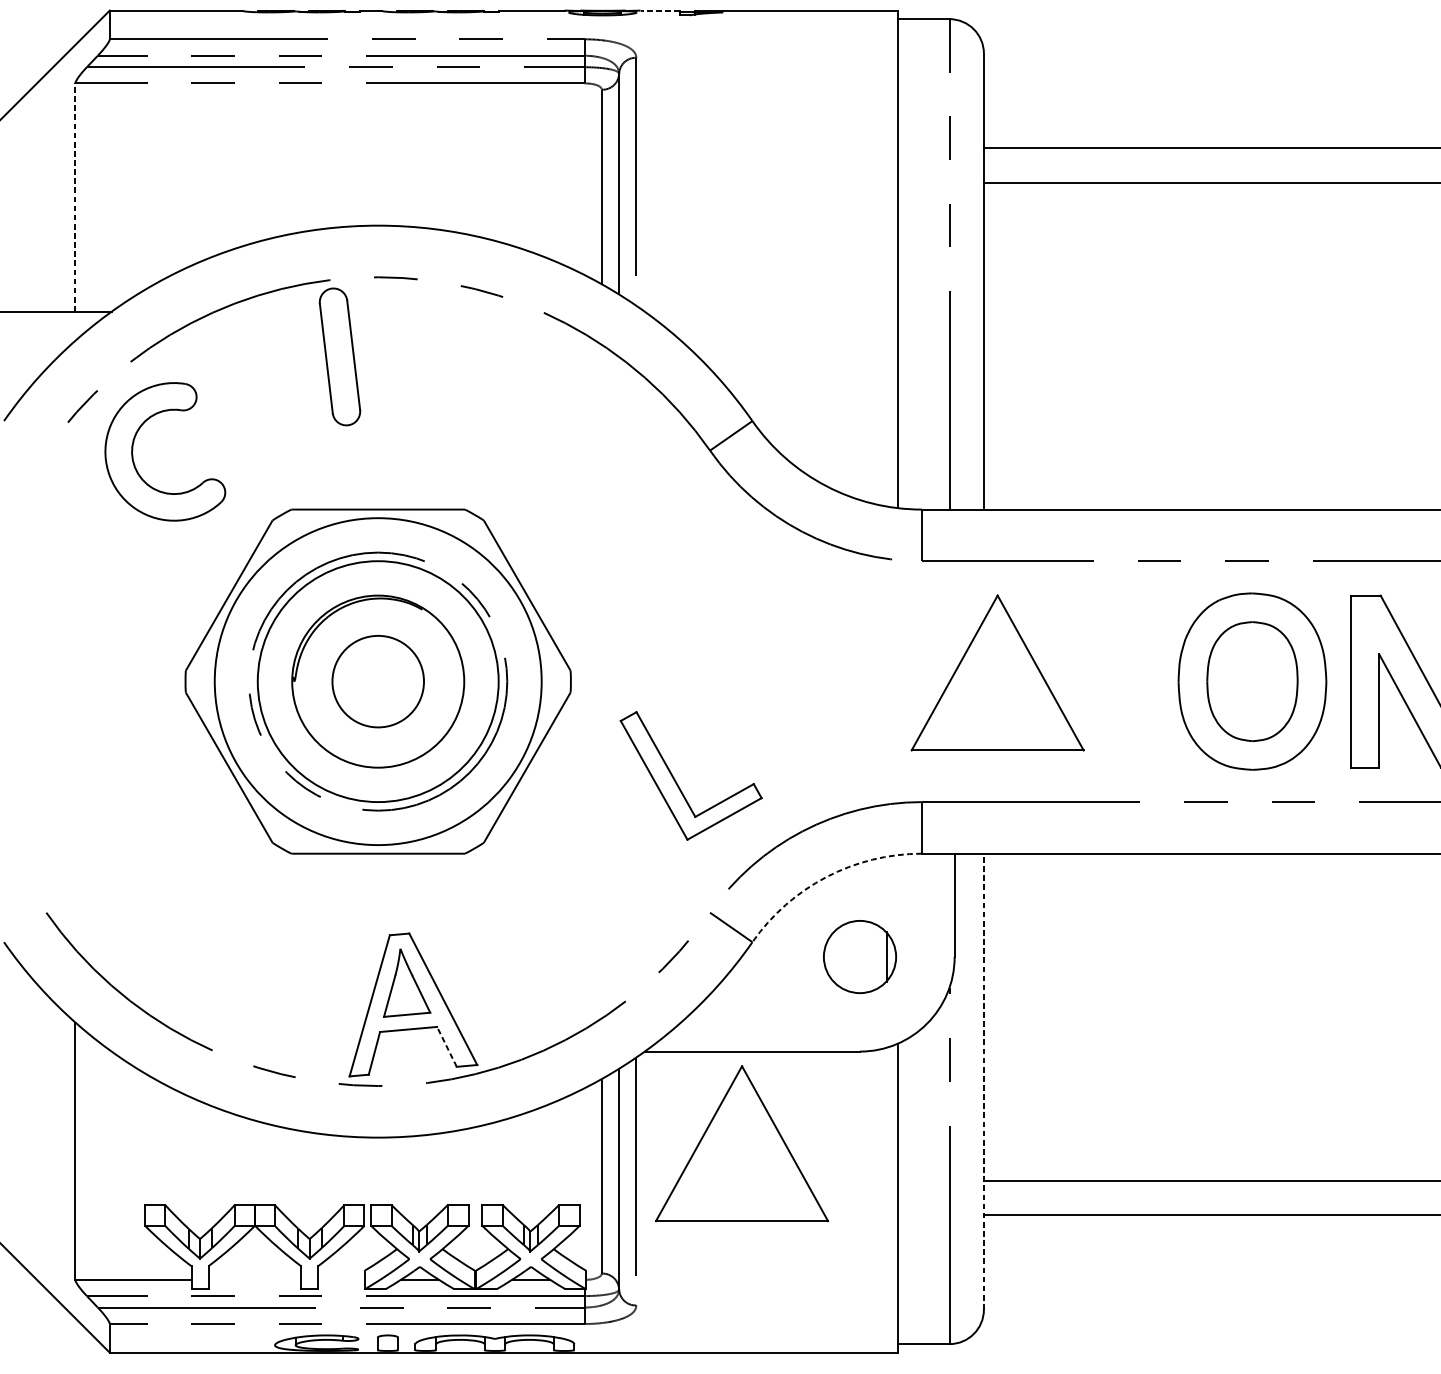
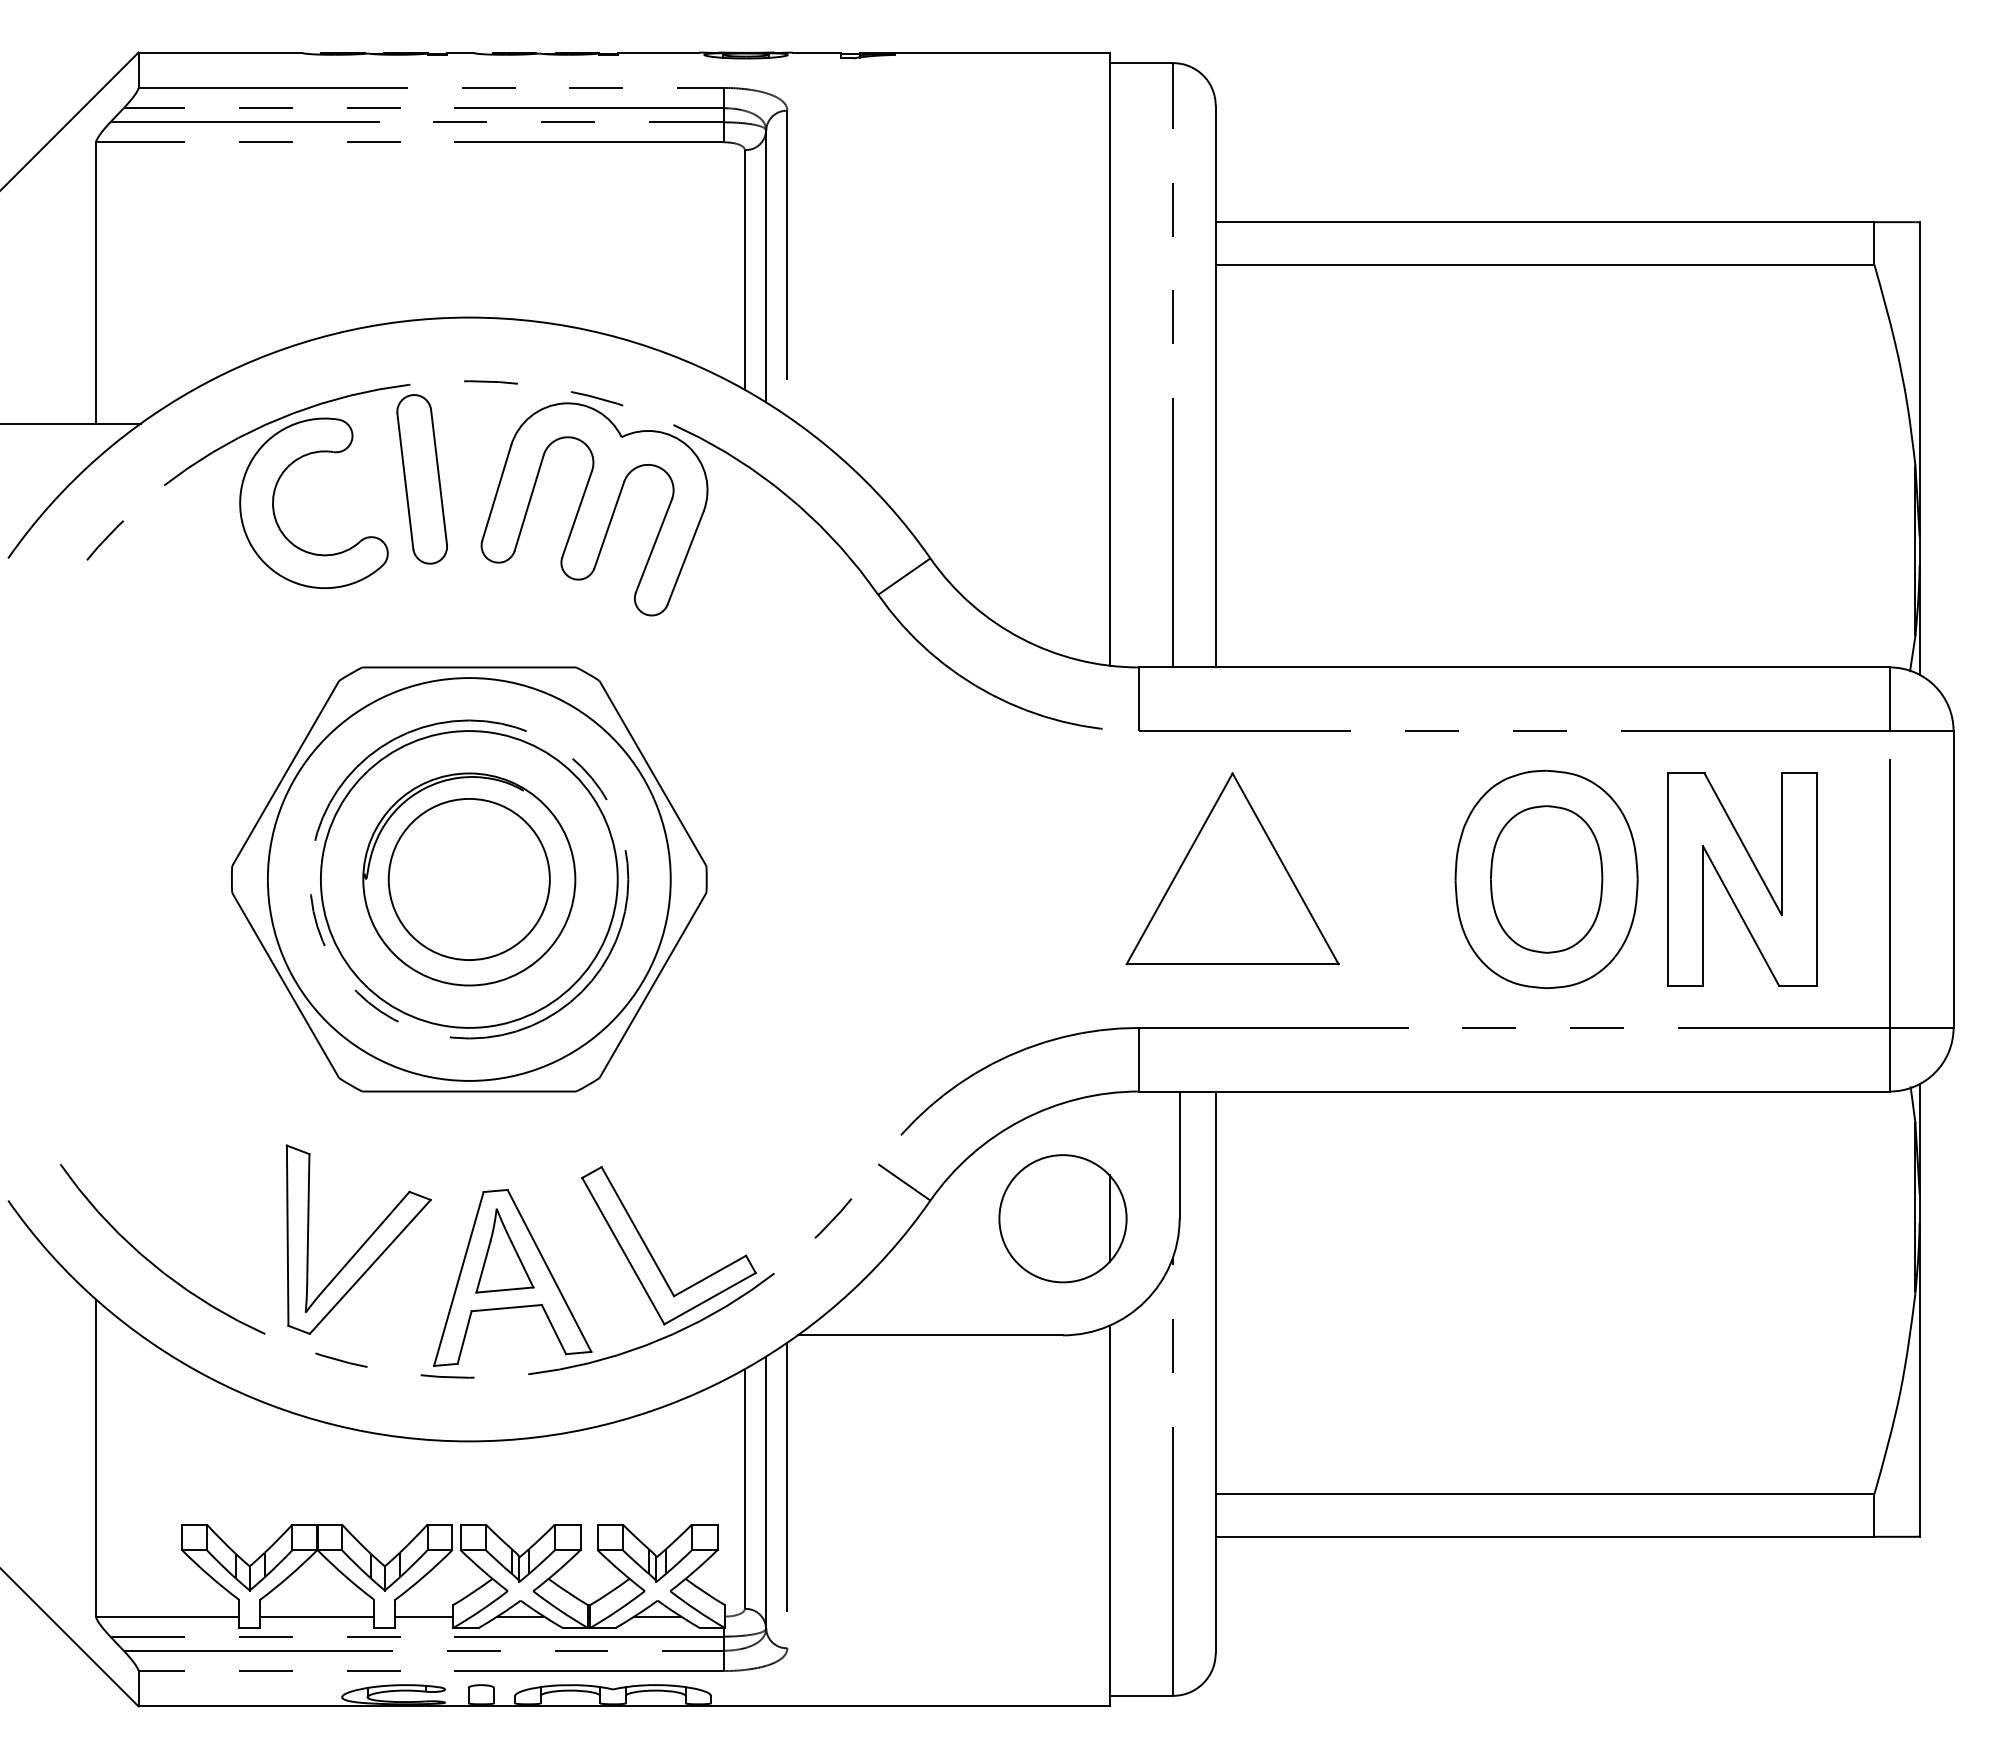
line: (659, 10) -> (816, 52), dashed -> solid
line: (75, 197) -> (96, 282), dashed -> solid
part: (479, 381) -> (594, 509), added
part: (133, 449) -> (274, 500), moved
circle: (377, 681) -> (468, 879), size x1.43
part: (677, 782) -> (651, 1253), moved
arc: (826, 877) -> (1021, 1120), dashed -> solid
part: (859, 956) -> (1062, 1218), size x1.43
part: (292, 977) -> (363, 1243), added
line: (446, 1046) -> (553, 1329), dashed -> solid
line: (983, 1081) -> (1215, 1372), dashed -> solid
part: (741, 1143) -> (917, 1448), removed
line: (255, 1279) -> (317, 1616), added
line: (341, 1279) -> (424, 1616), added

